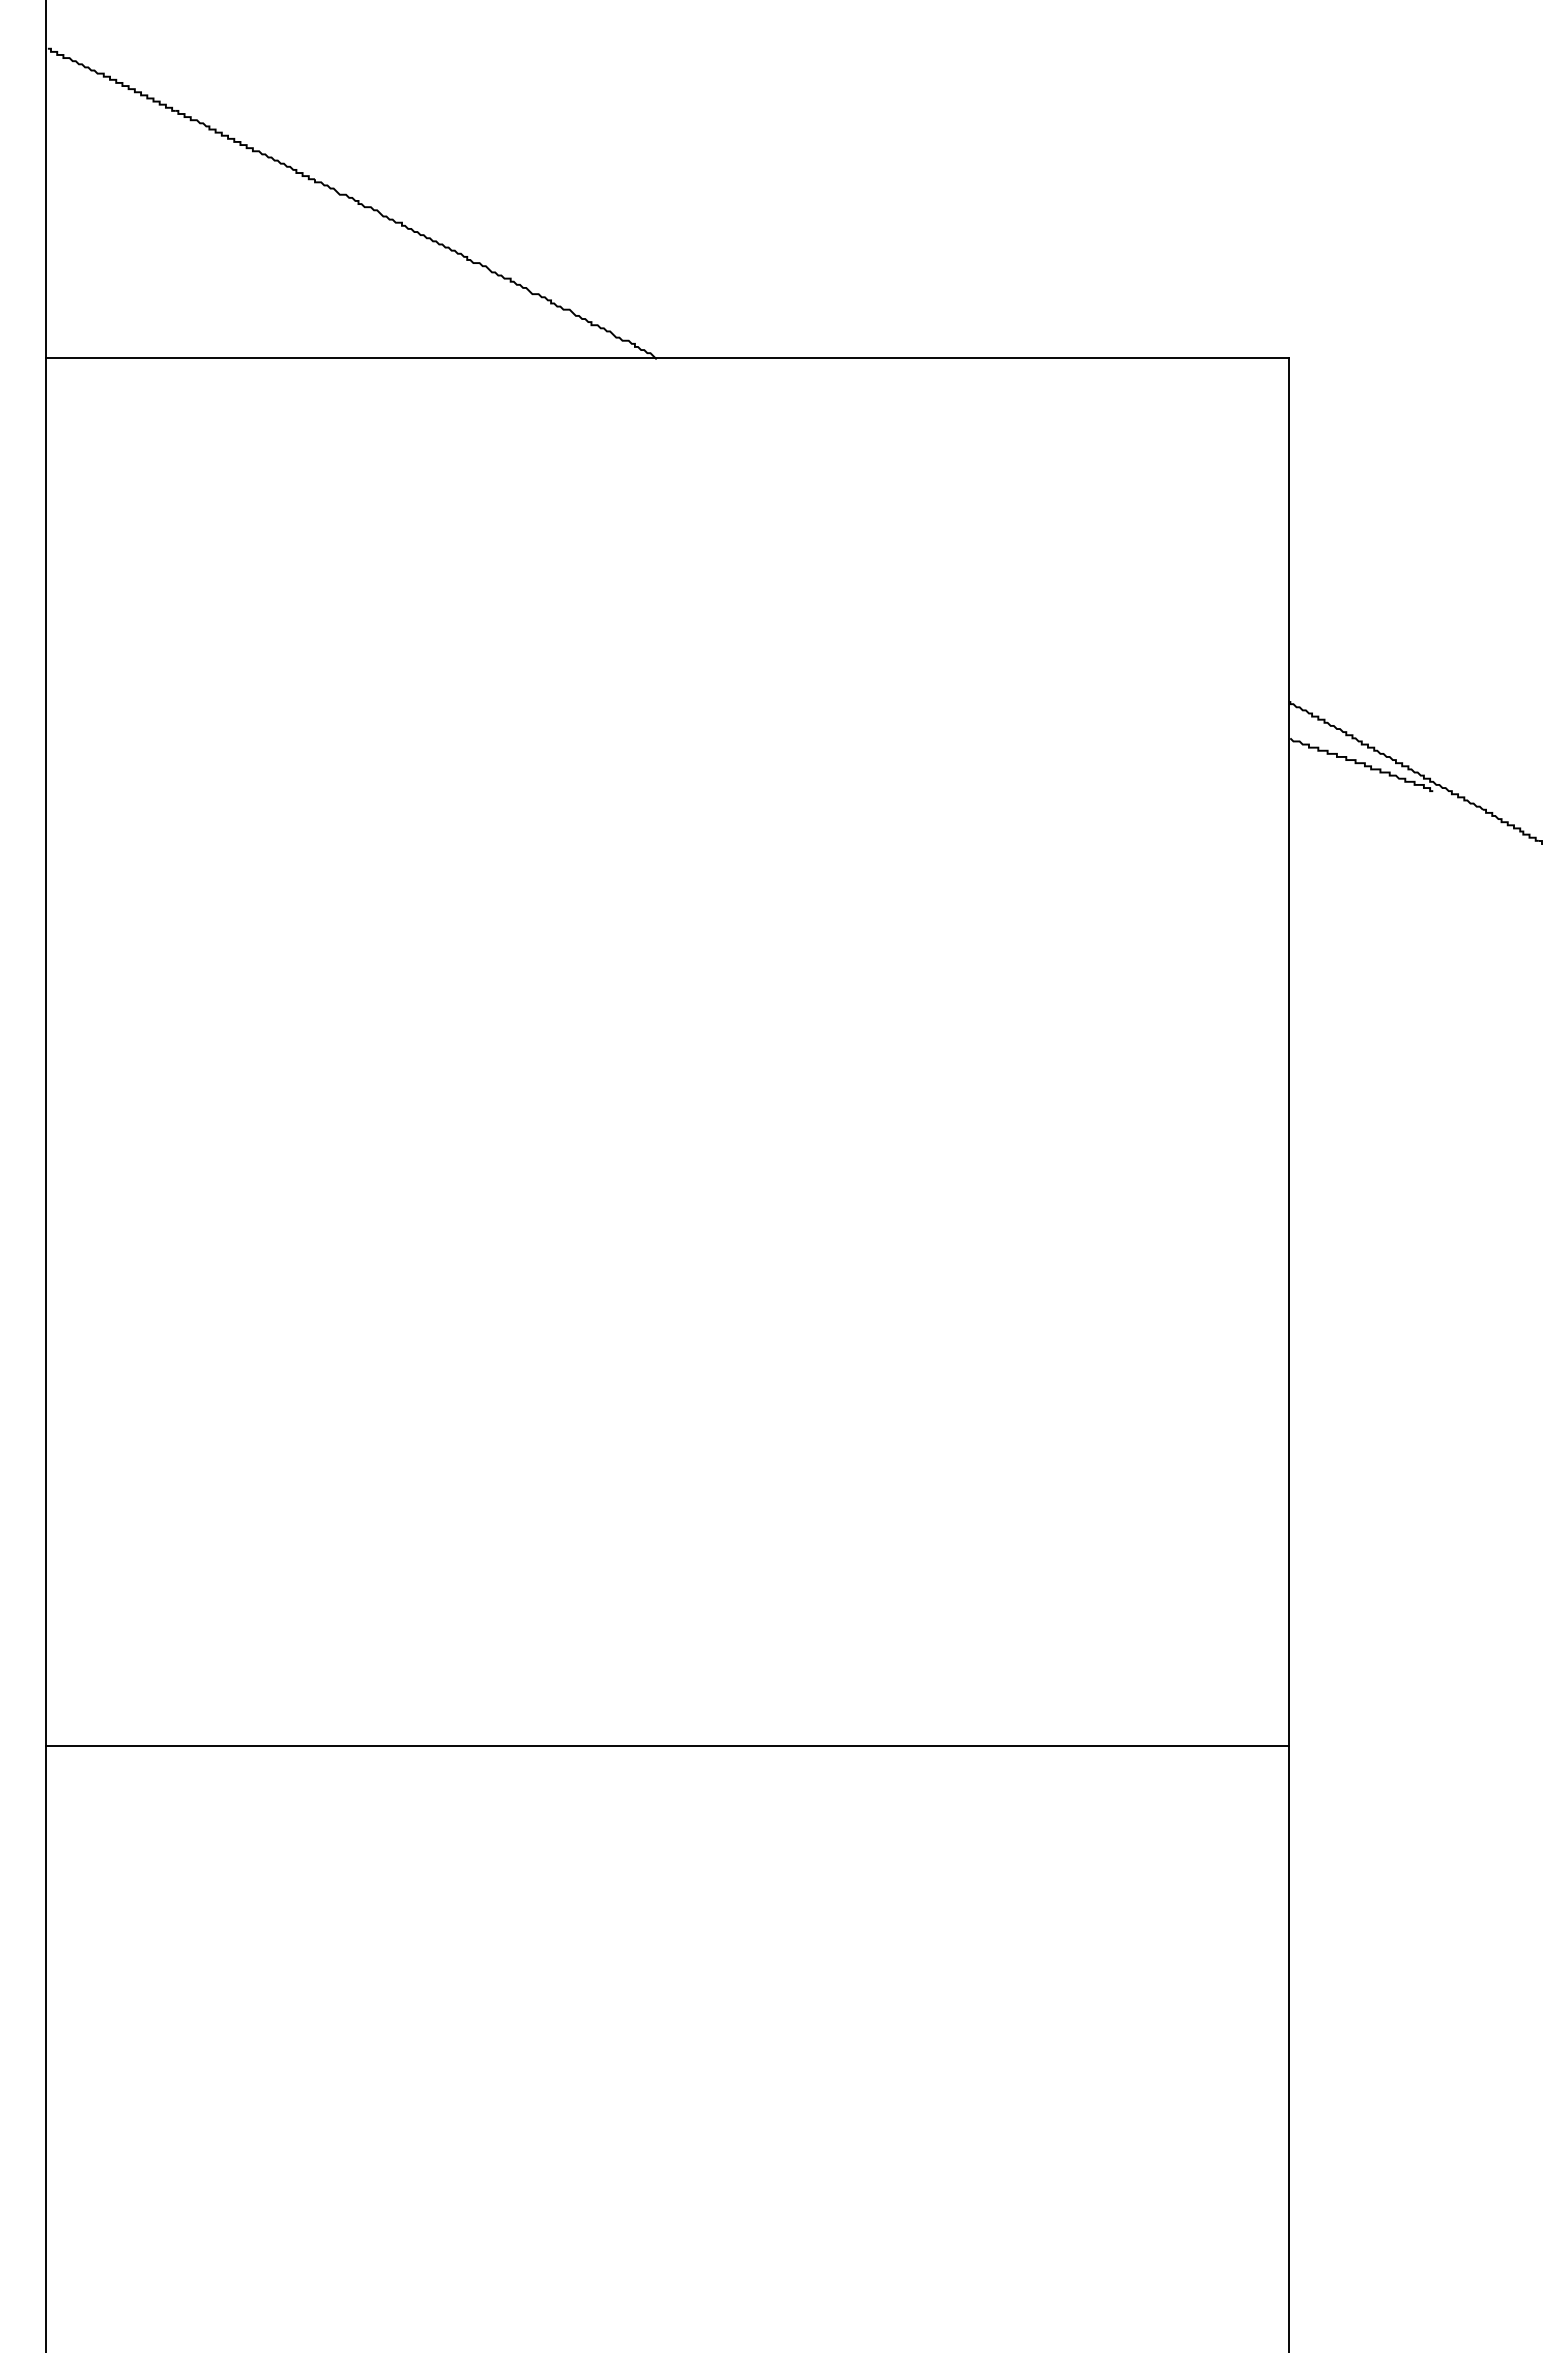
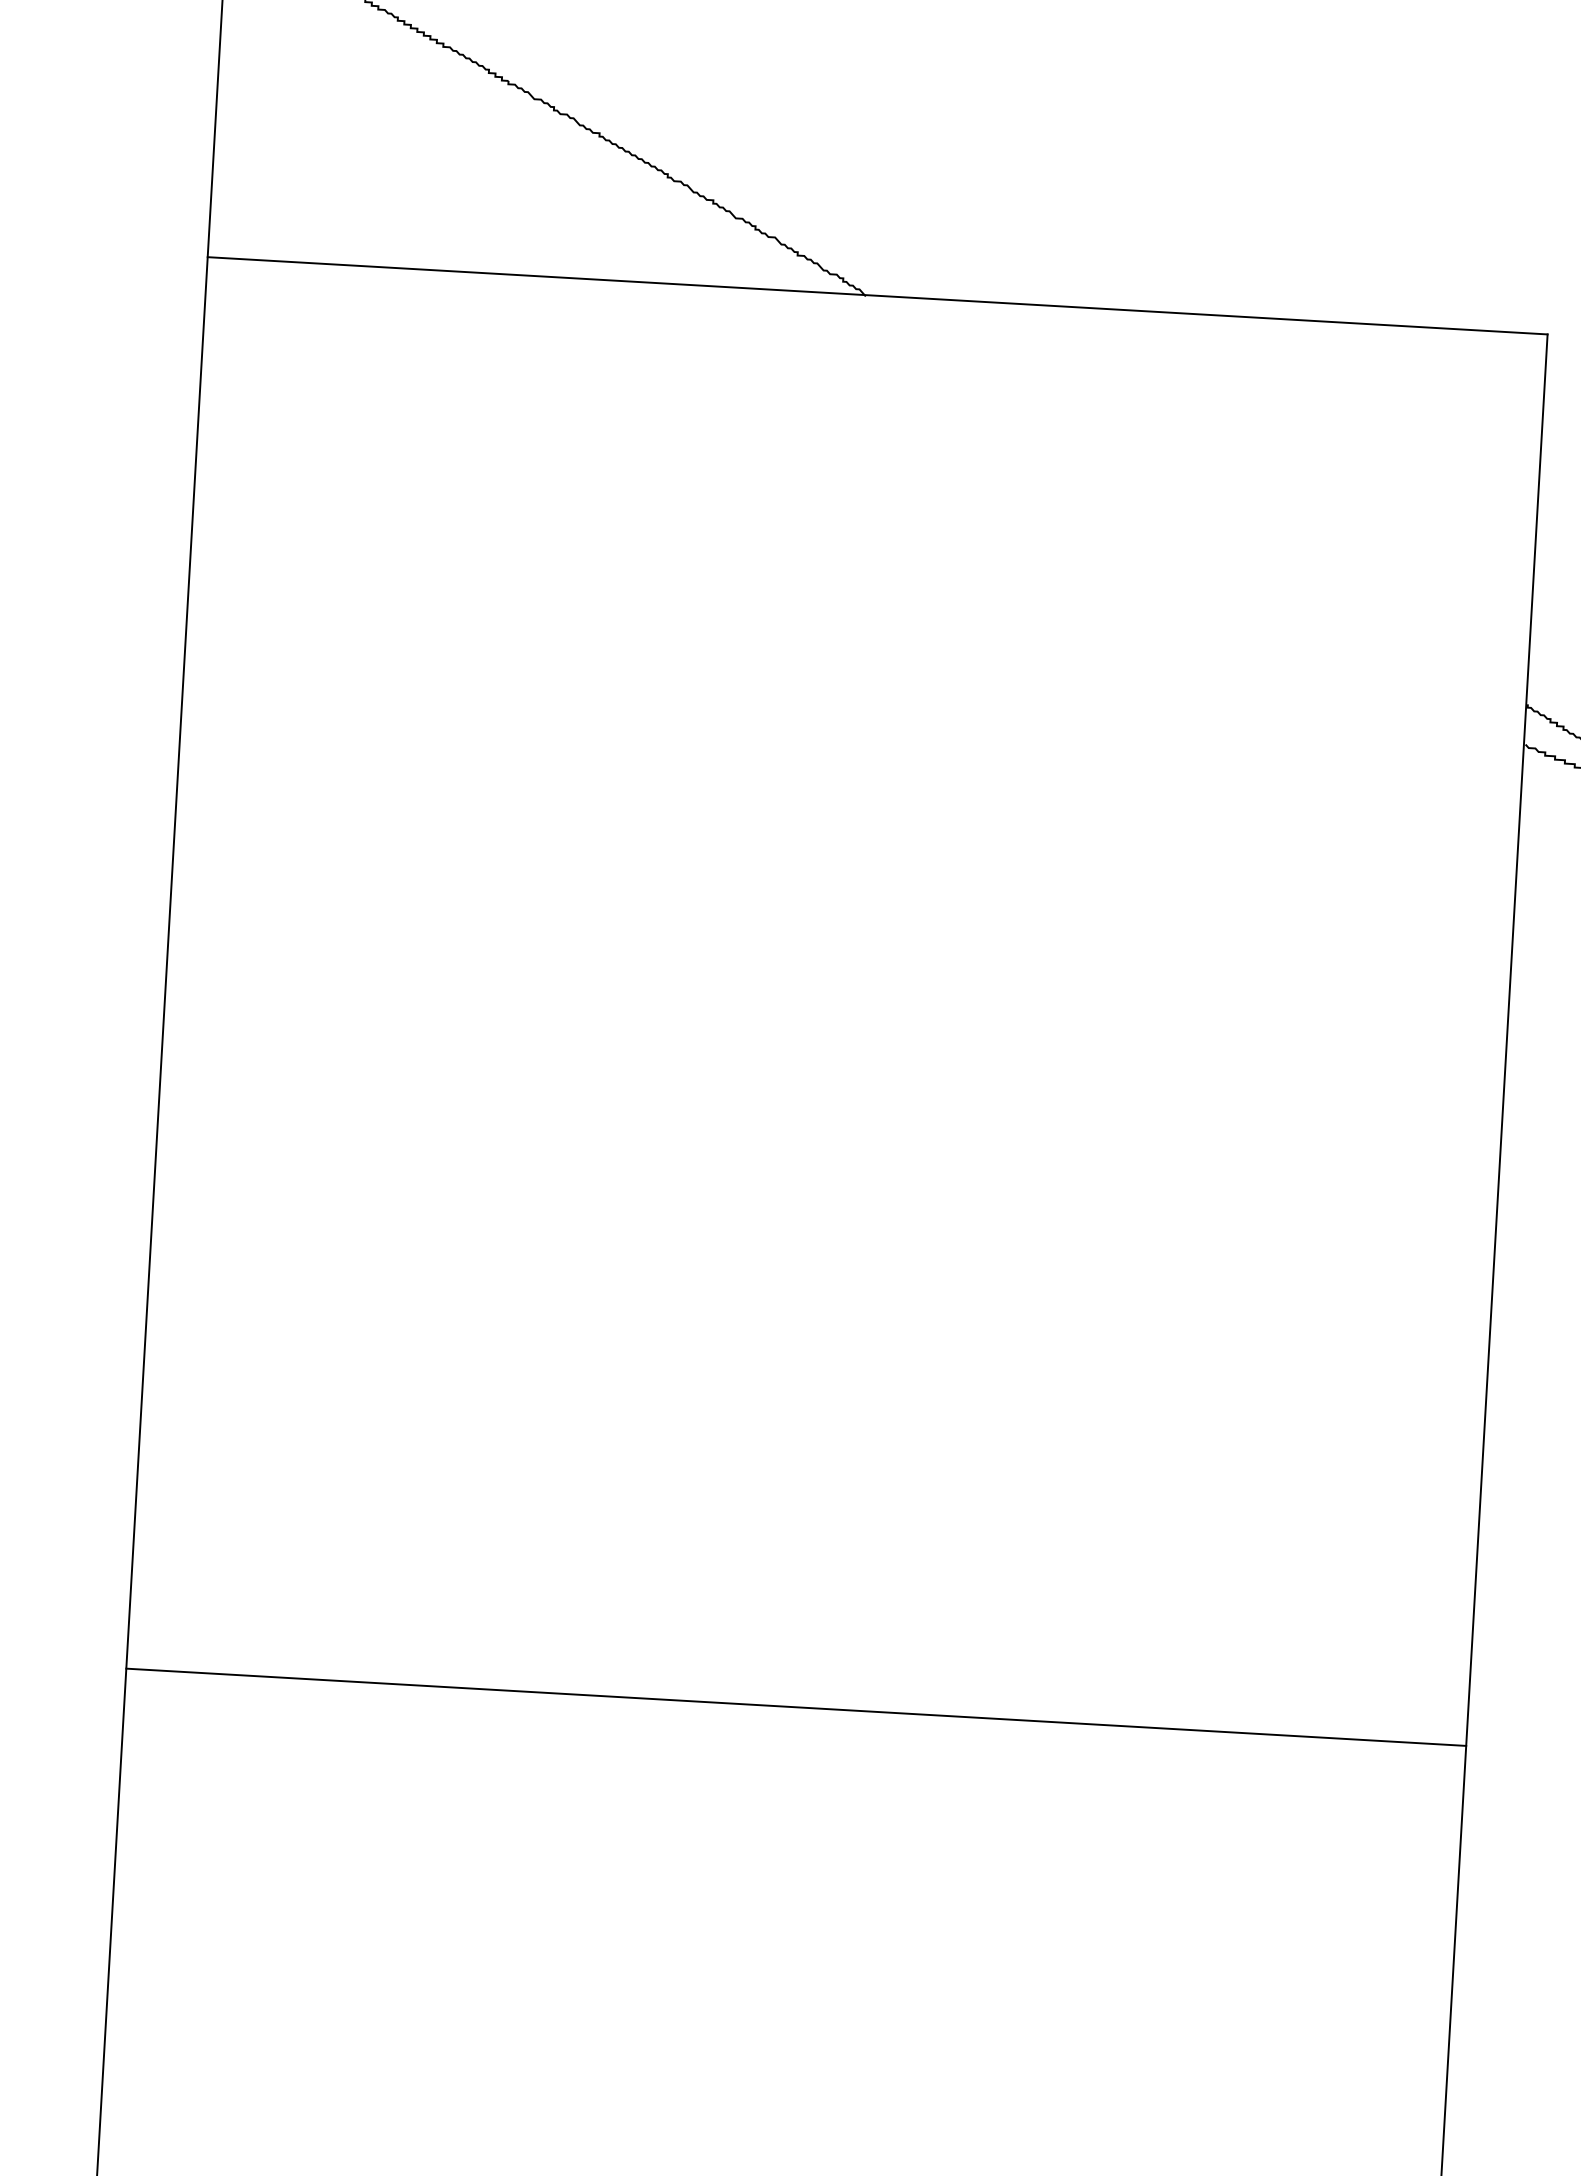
line: (667, 1746) -> (796, 1707), moved

